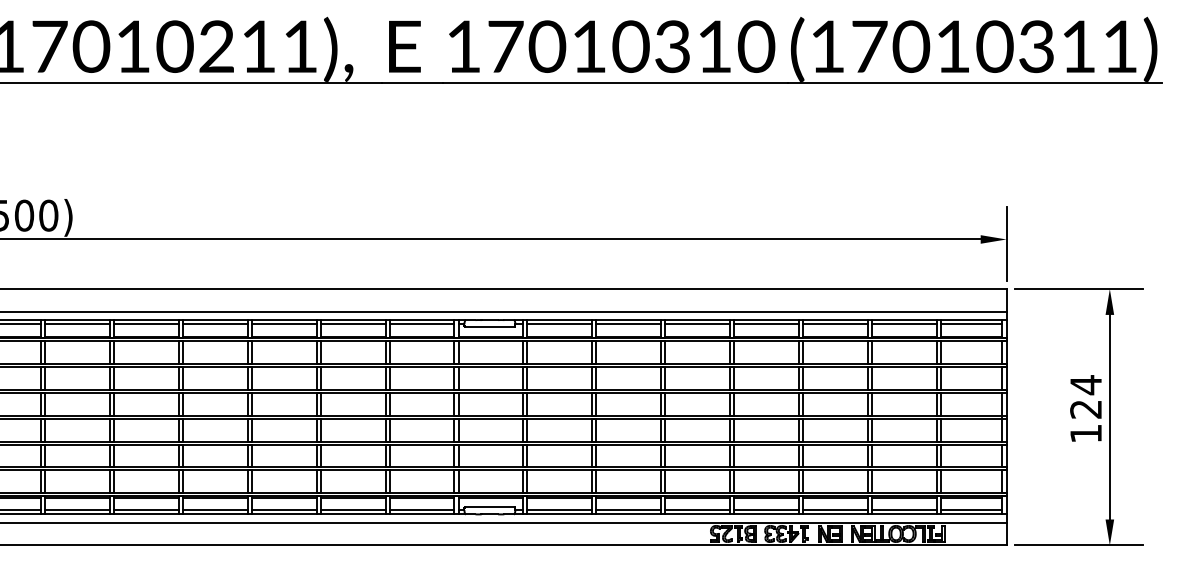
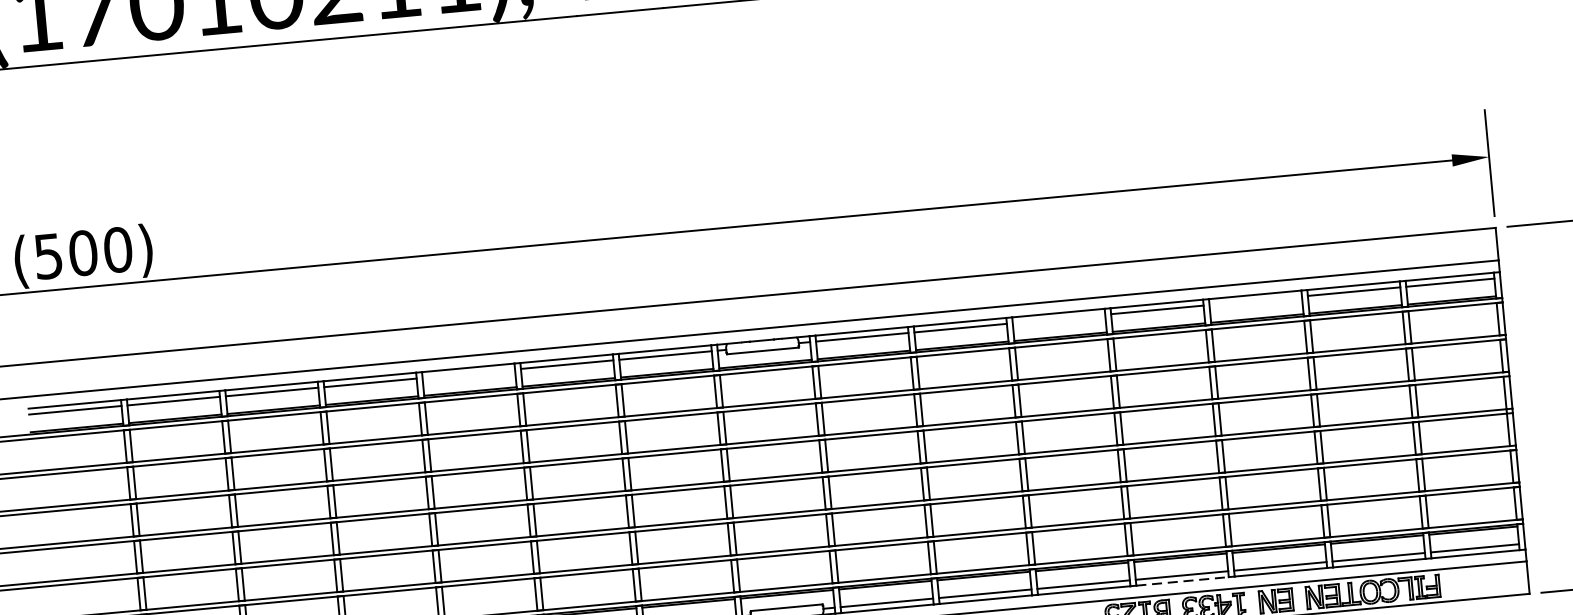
line: (283, 324) -> (467, 374), removed
line: (697, 324) -> (1059, 319), removed
line: (834, 324) -> (1254, 301), removed
line: (766, 514) -> (1182, 581), solid -> dashed

